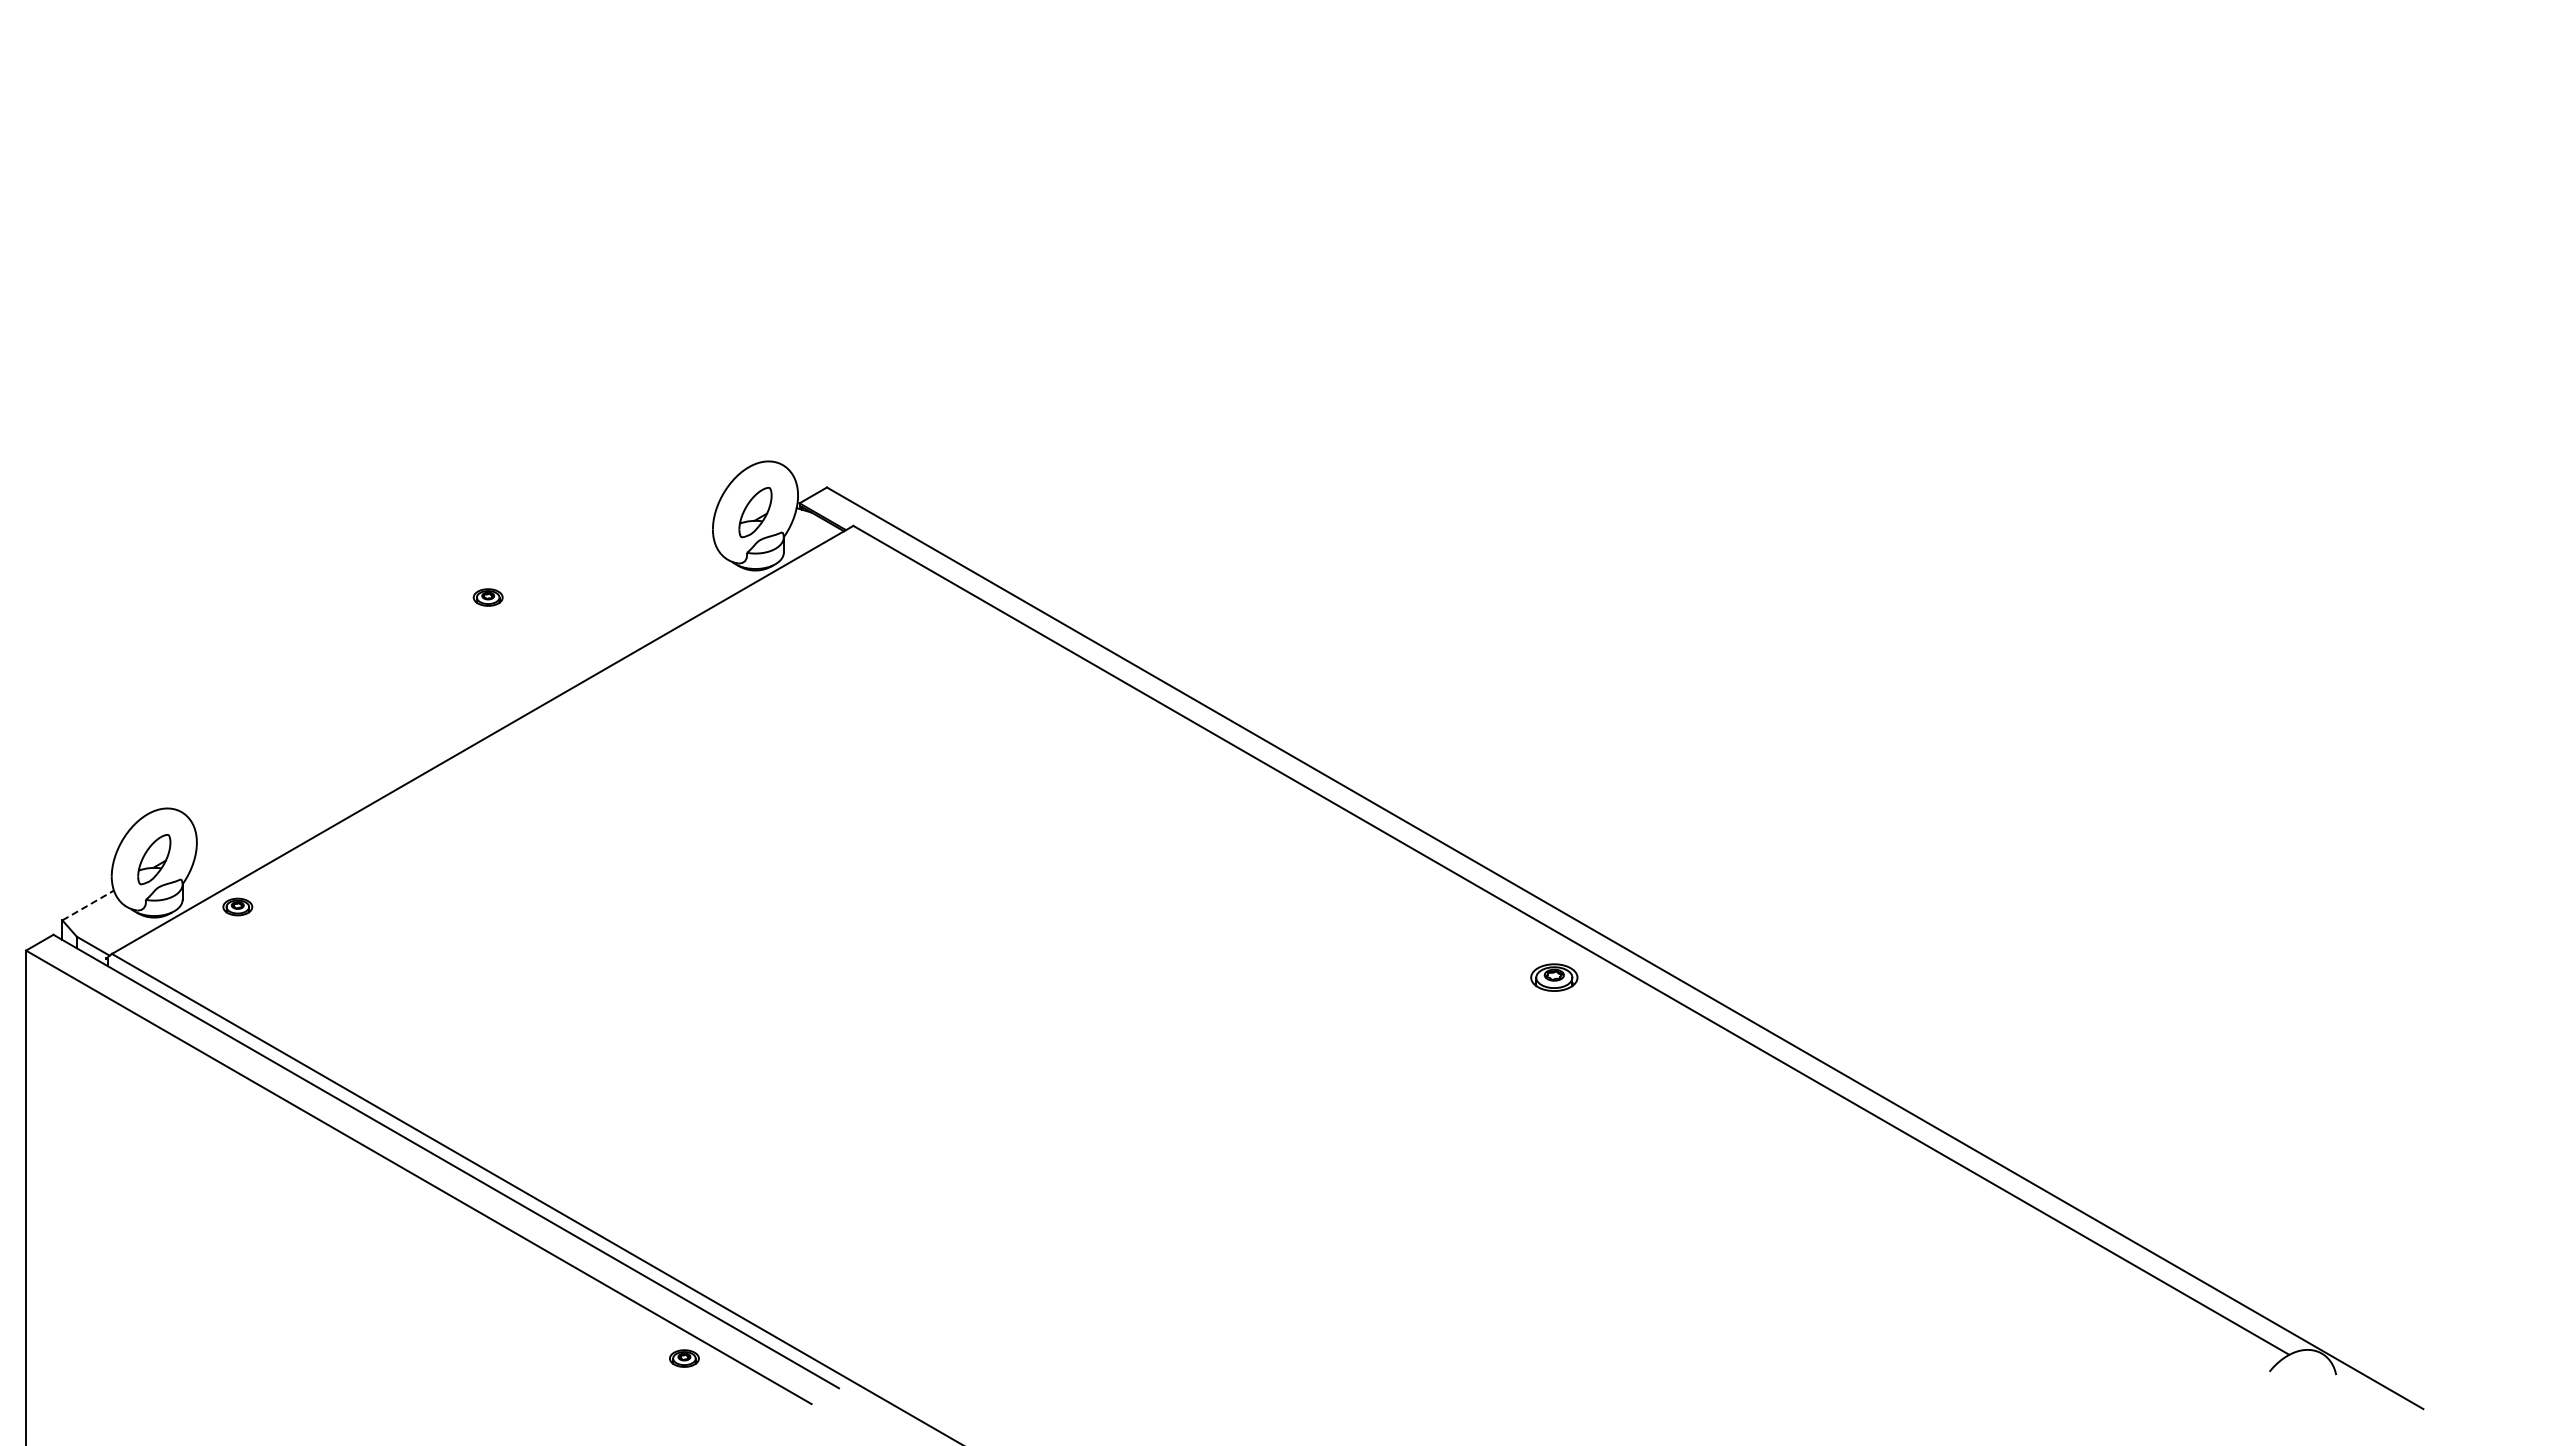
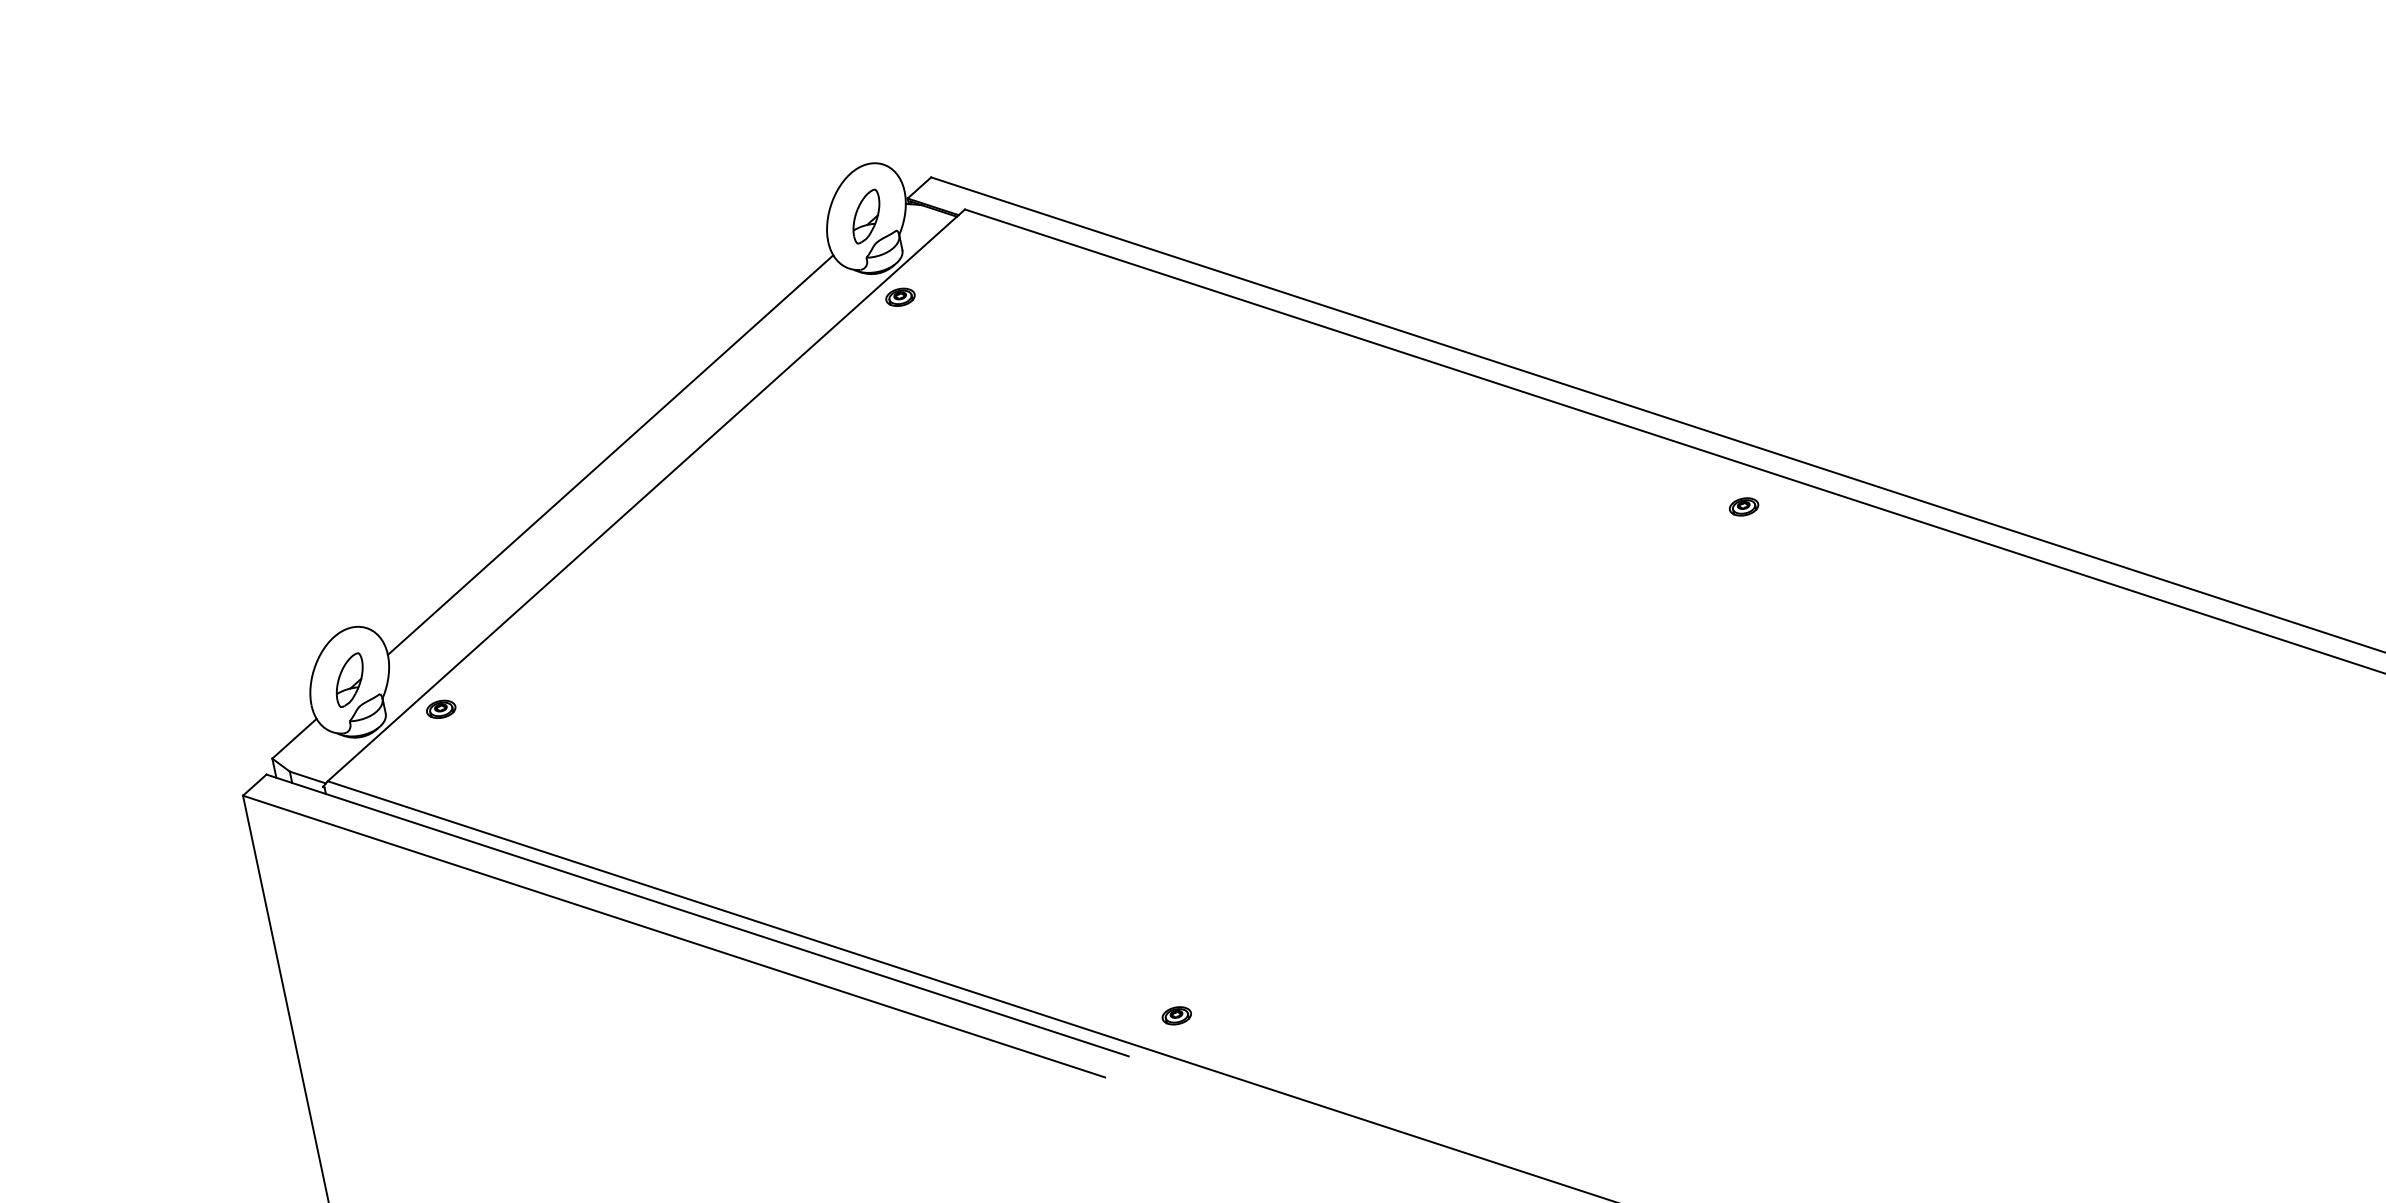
part: (487, 597) -> (899, 297), moved
line: (455, 692) -> (609, 454), added
line: (88, 905) -> (294, 738), dashed -> solid
part: (1554, 977) -> (1744, 506), size x0.62
part: (684, 1358) -> (1176, 1015), moved

